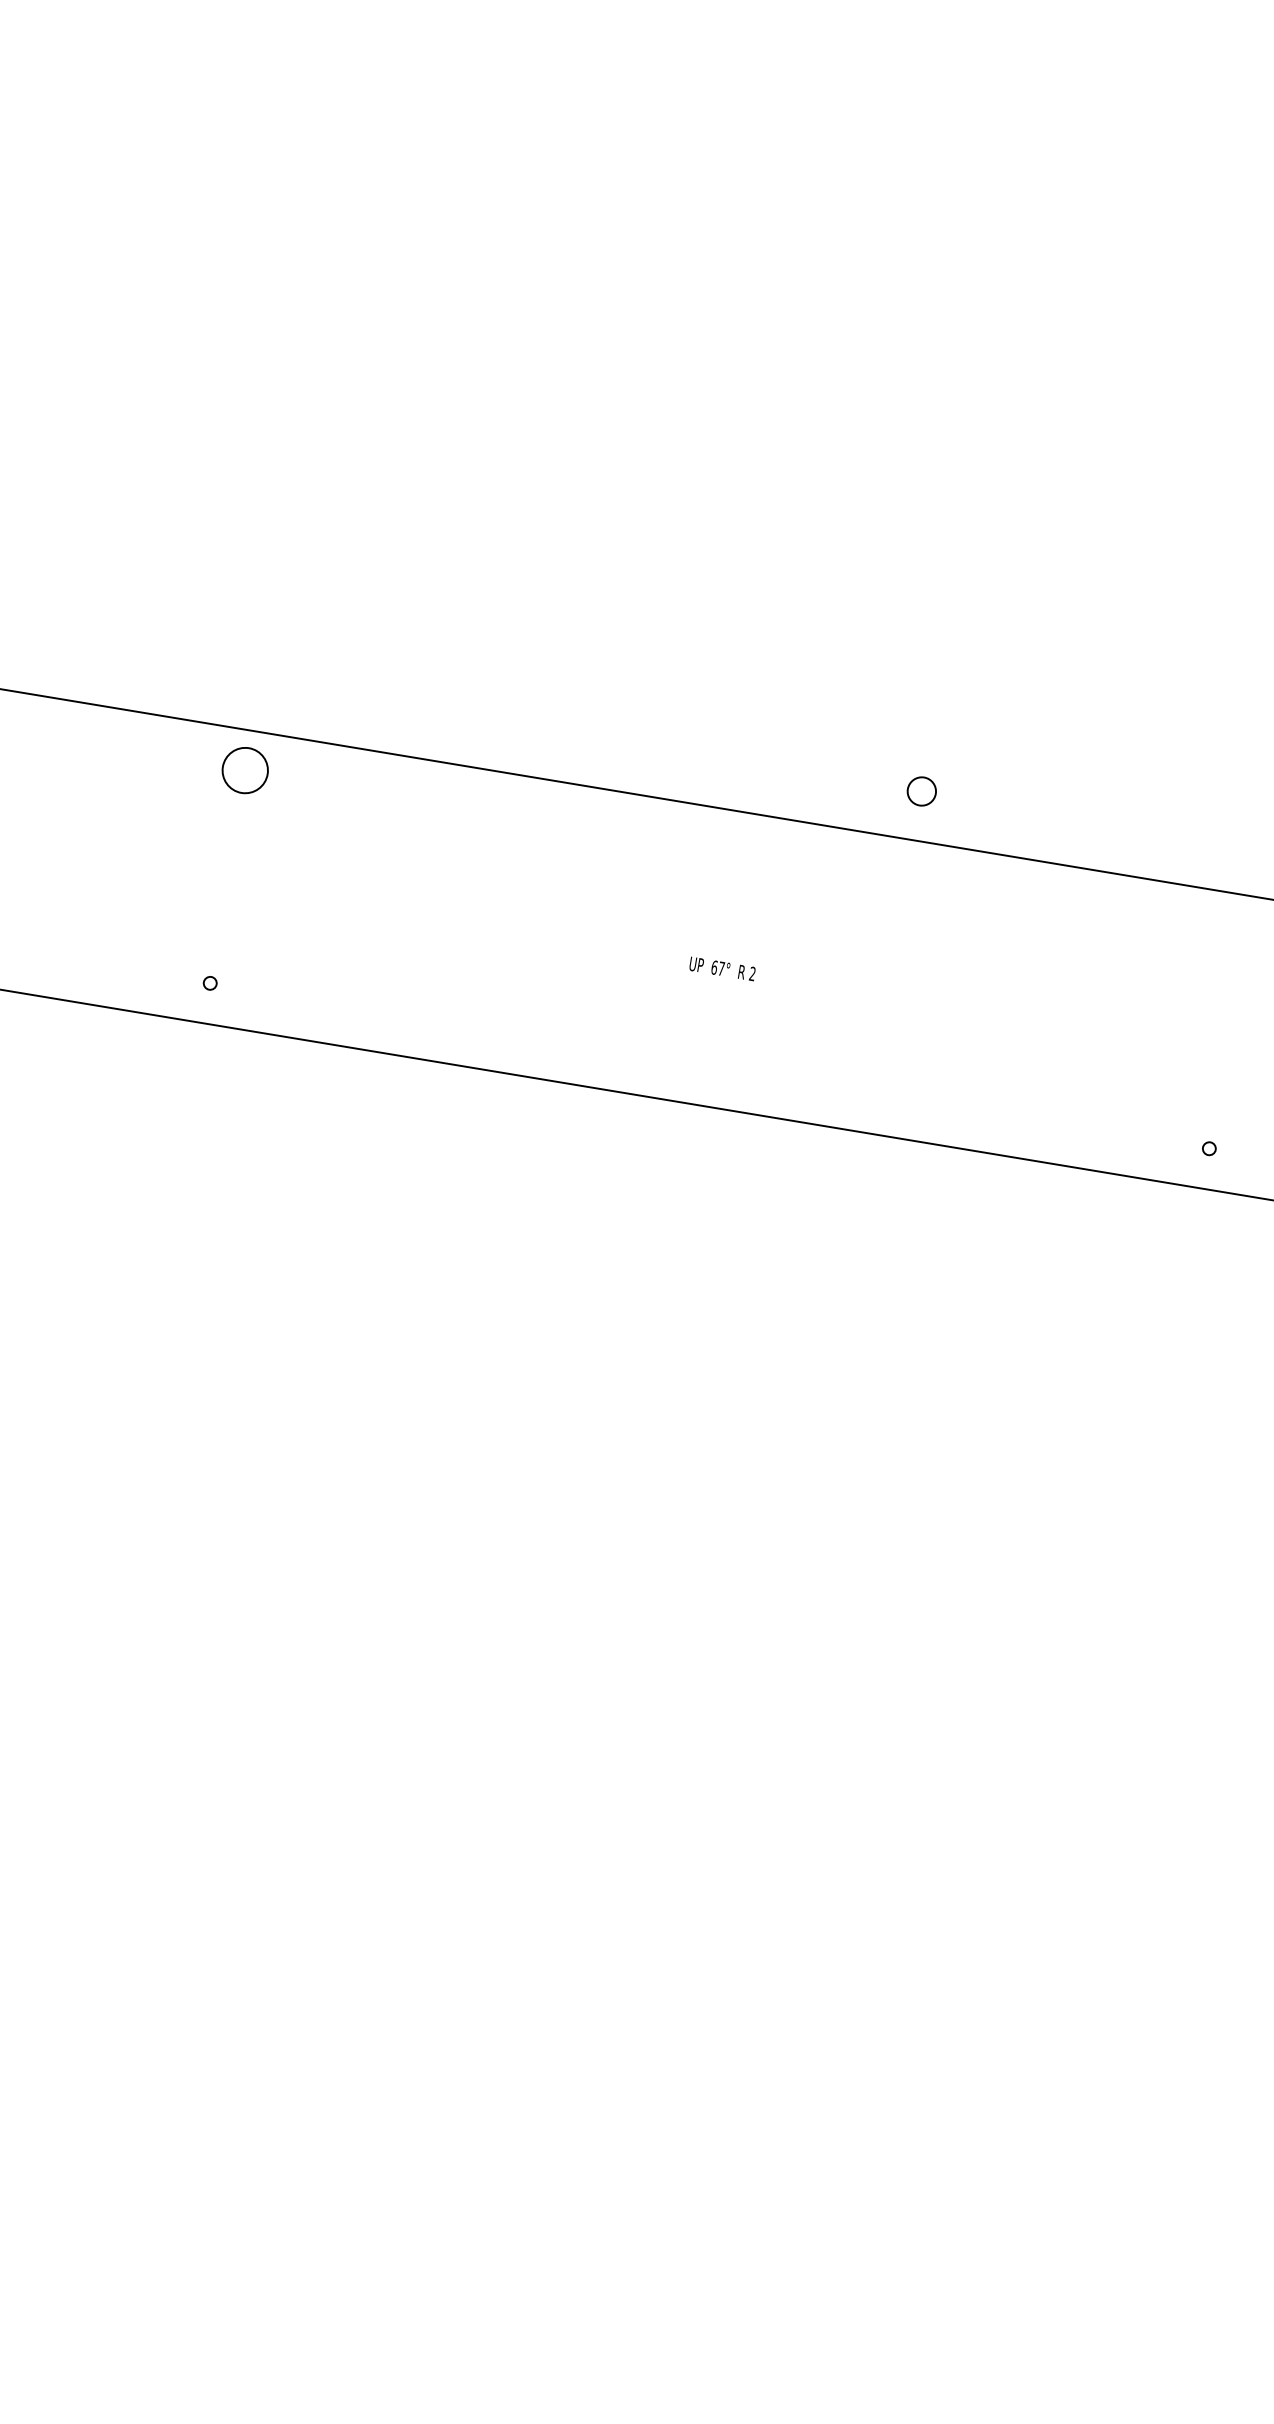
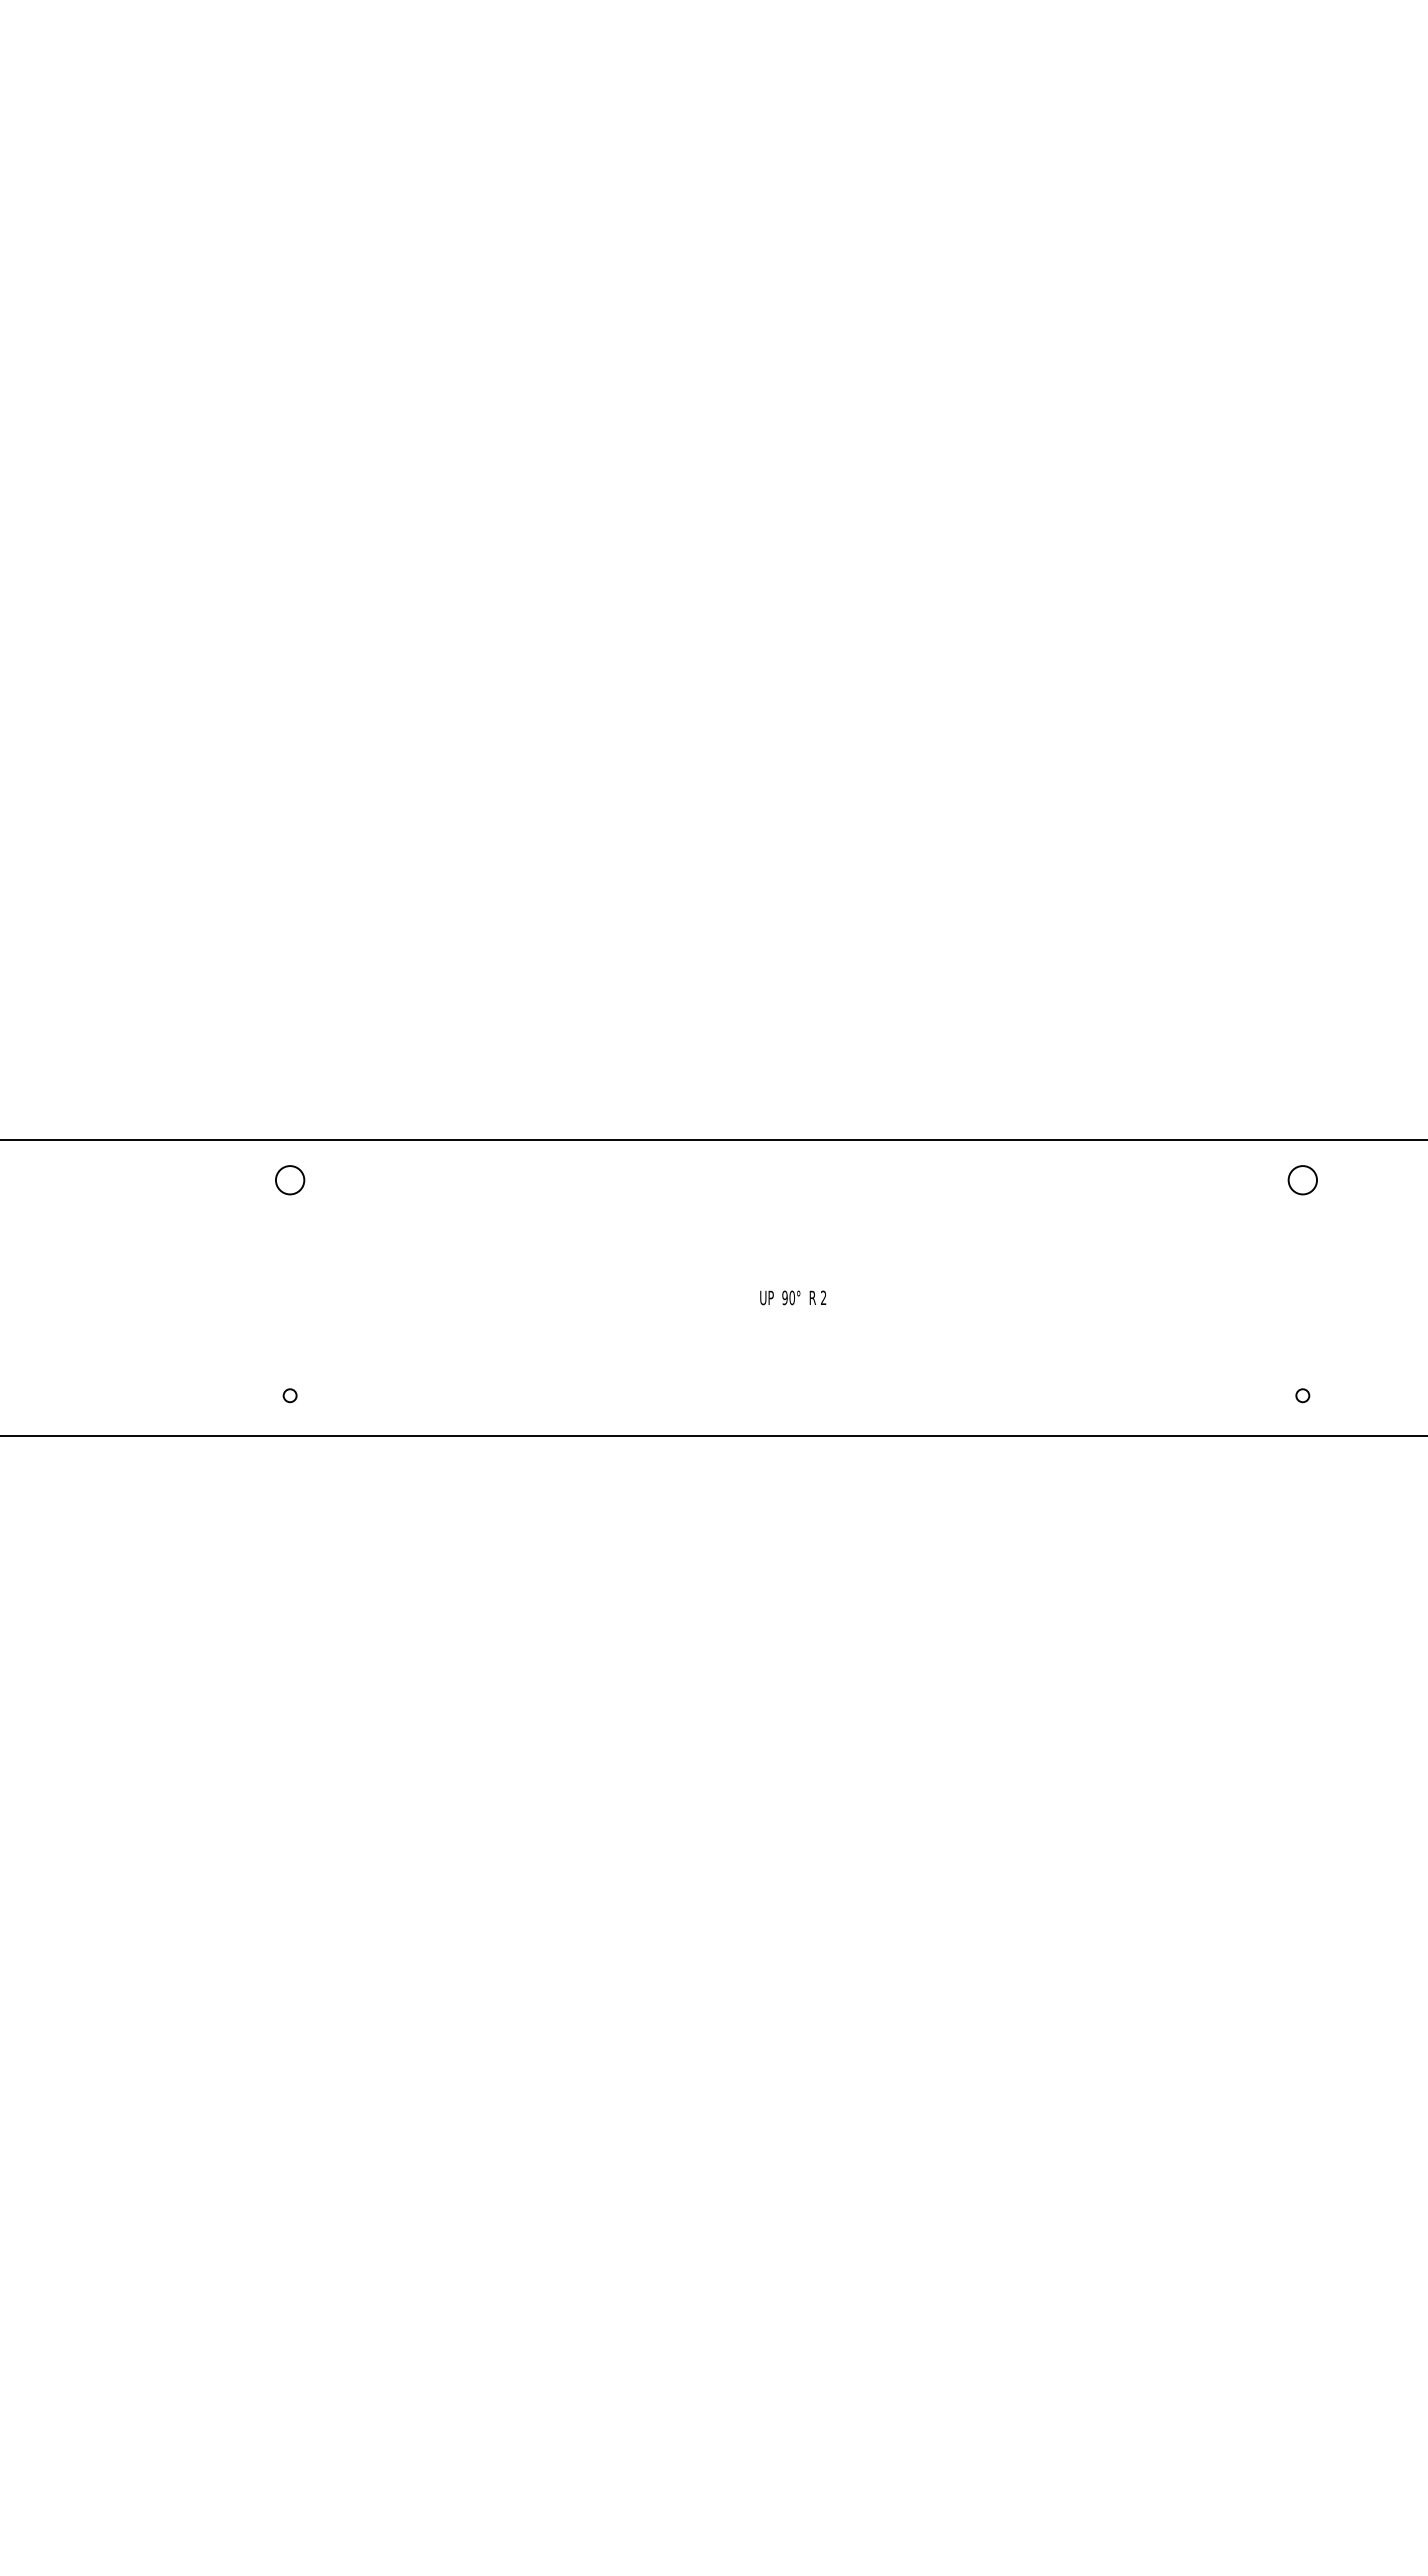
circle: (245, 771) -> (290, 1180), size x0.62
circle: (921, 791) -> (1302, 1180), moved
text: (717, 967) -> (788, 1297), 67° -> 90°

